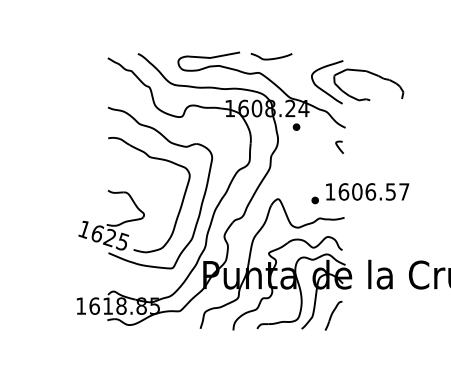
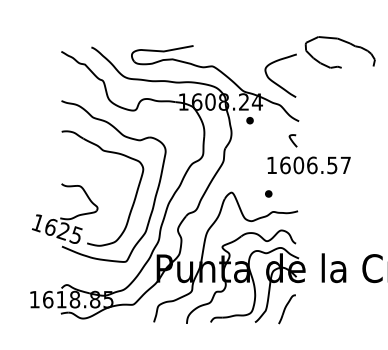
curve: (271, 58) -> (225, 51), removed
part: (371, 74) -> (343, 41), moved
text: (367, 191) -> (309, 164), moved

